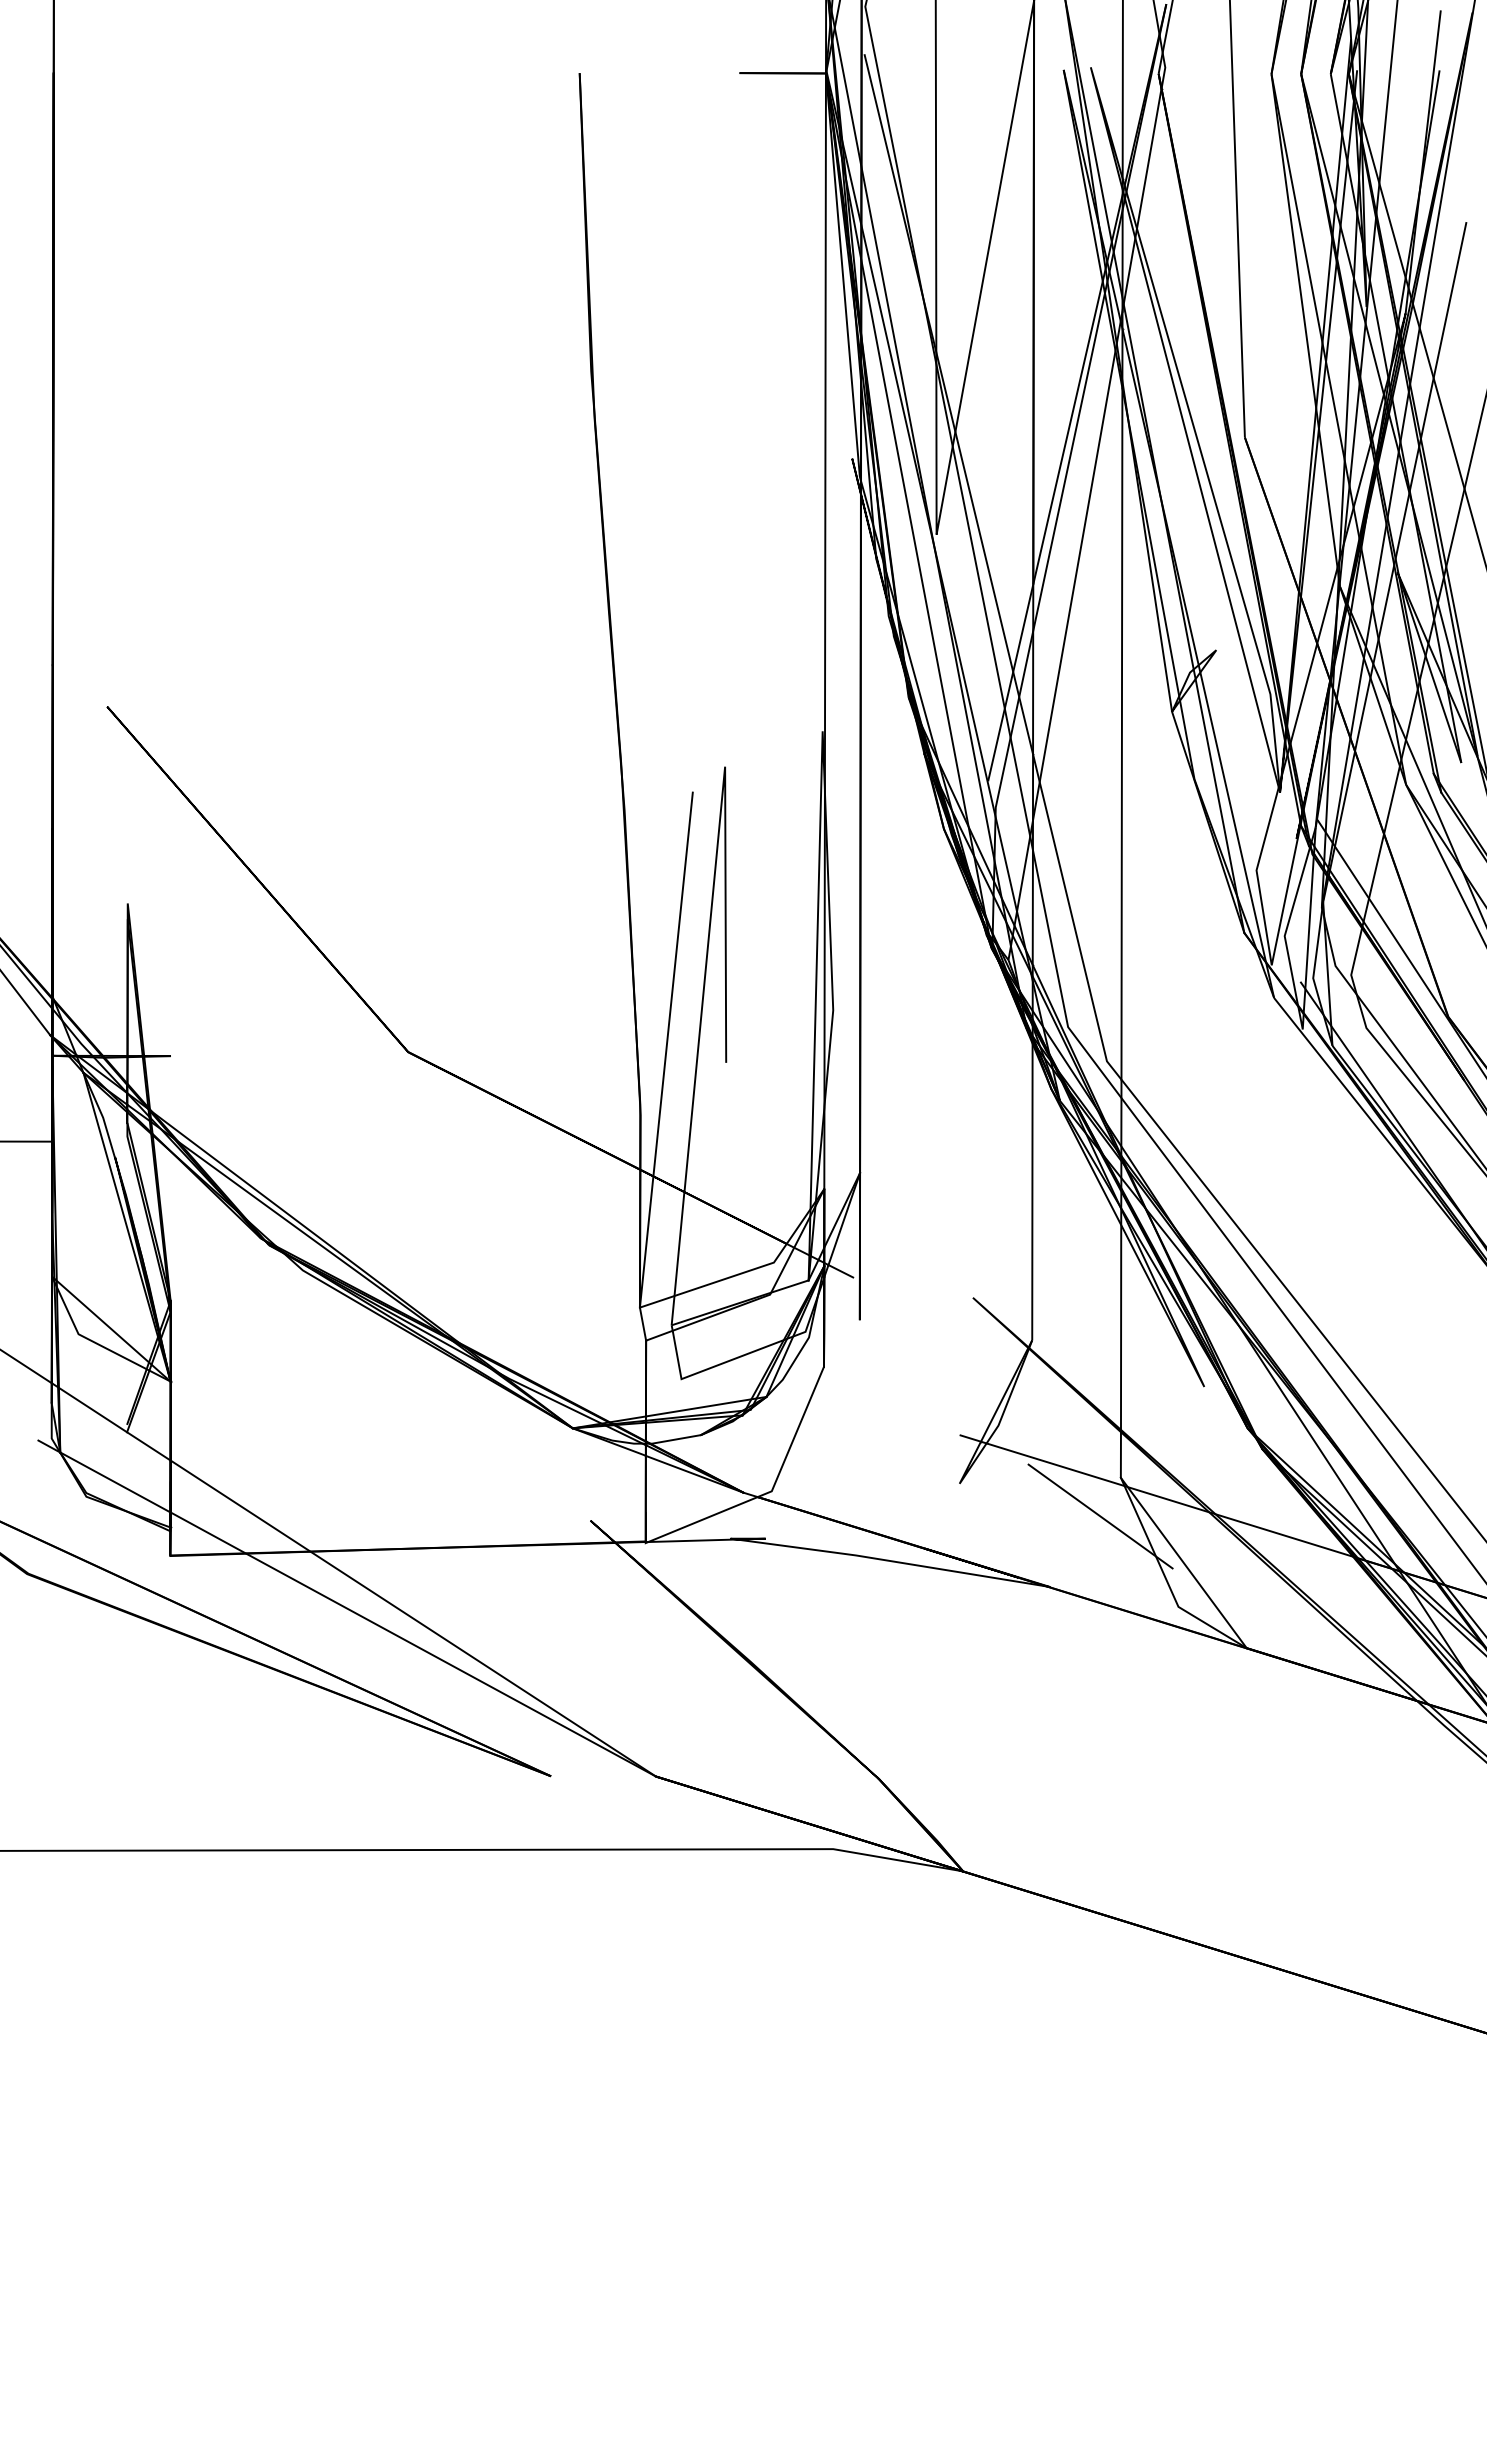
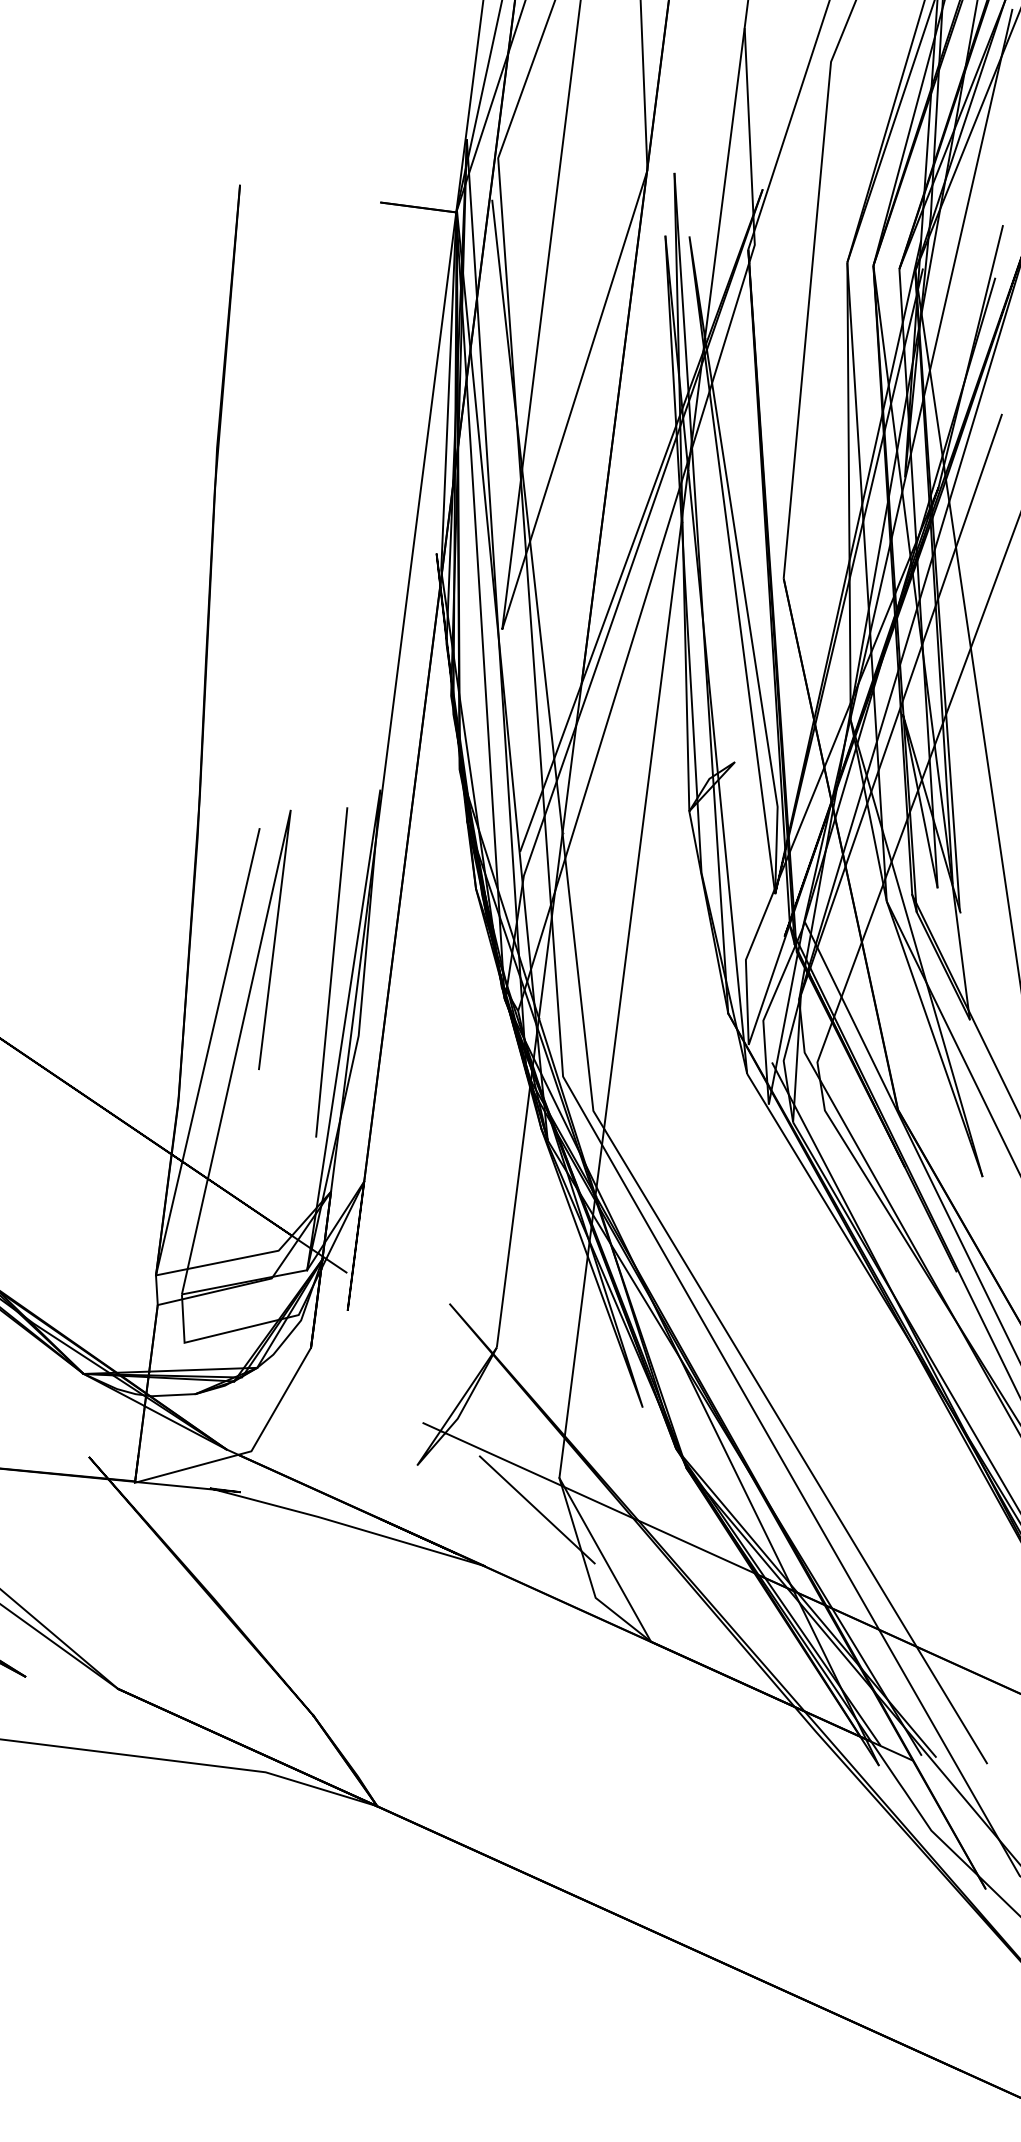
line: (793, 942) -> (331, 971), added

